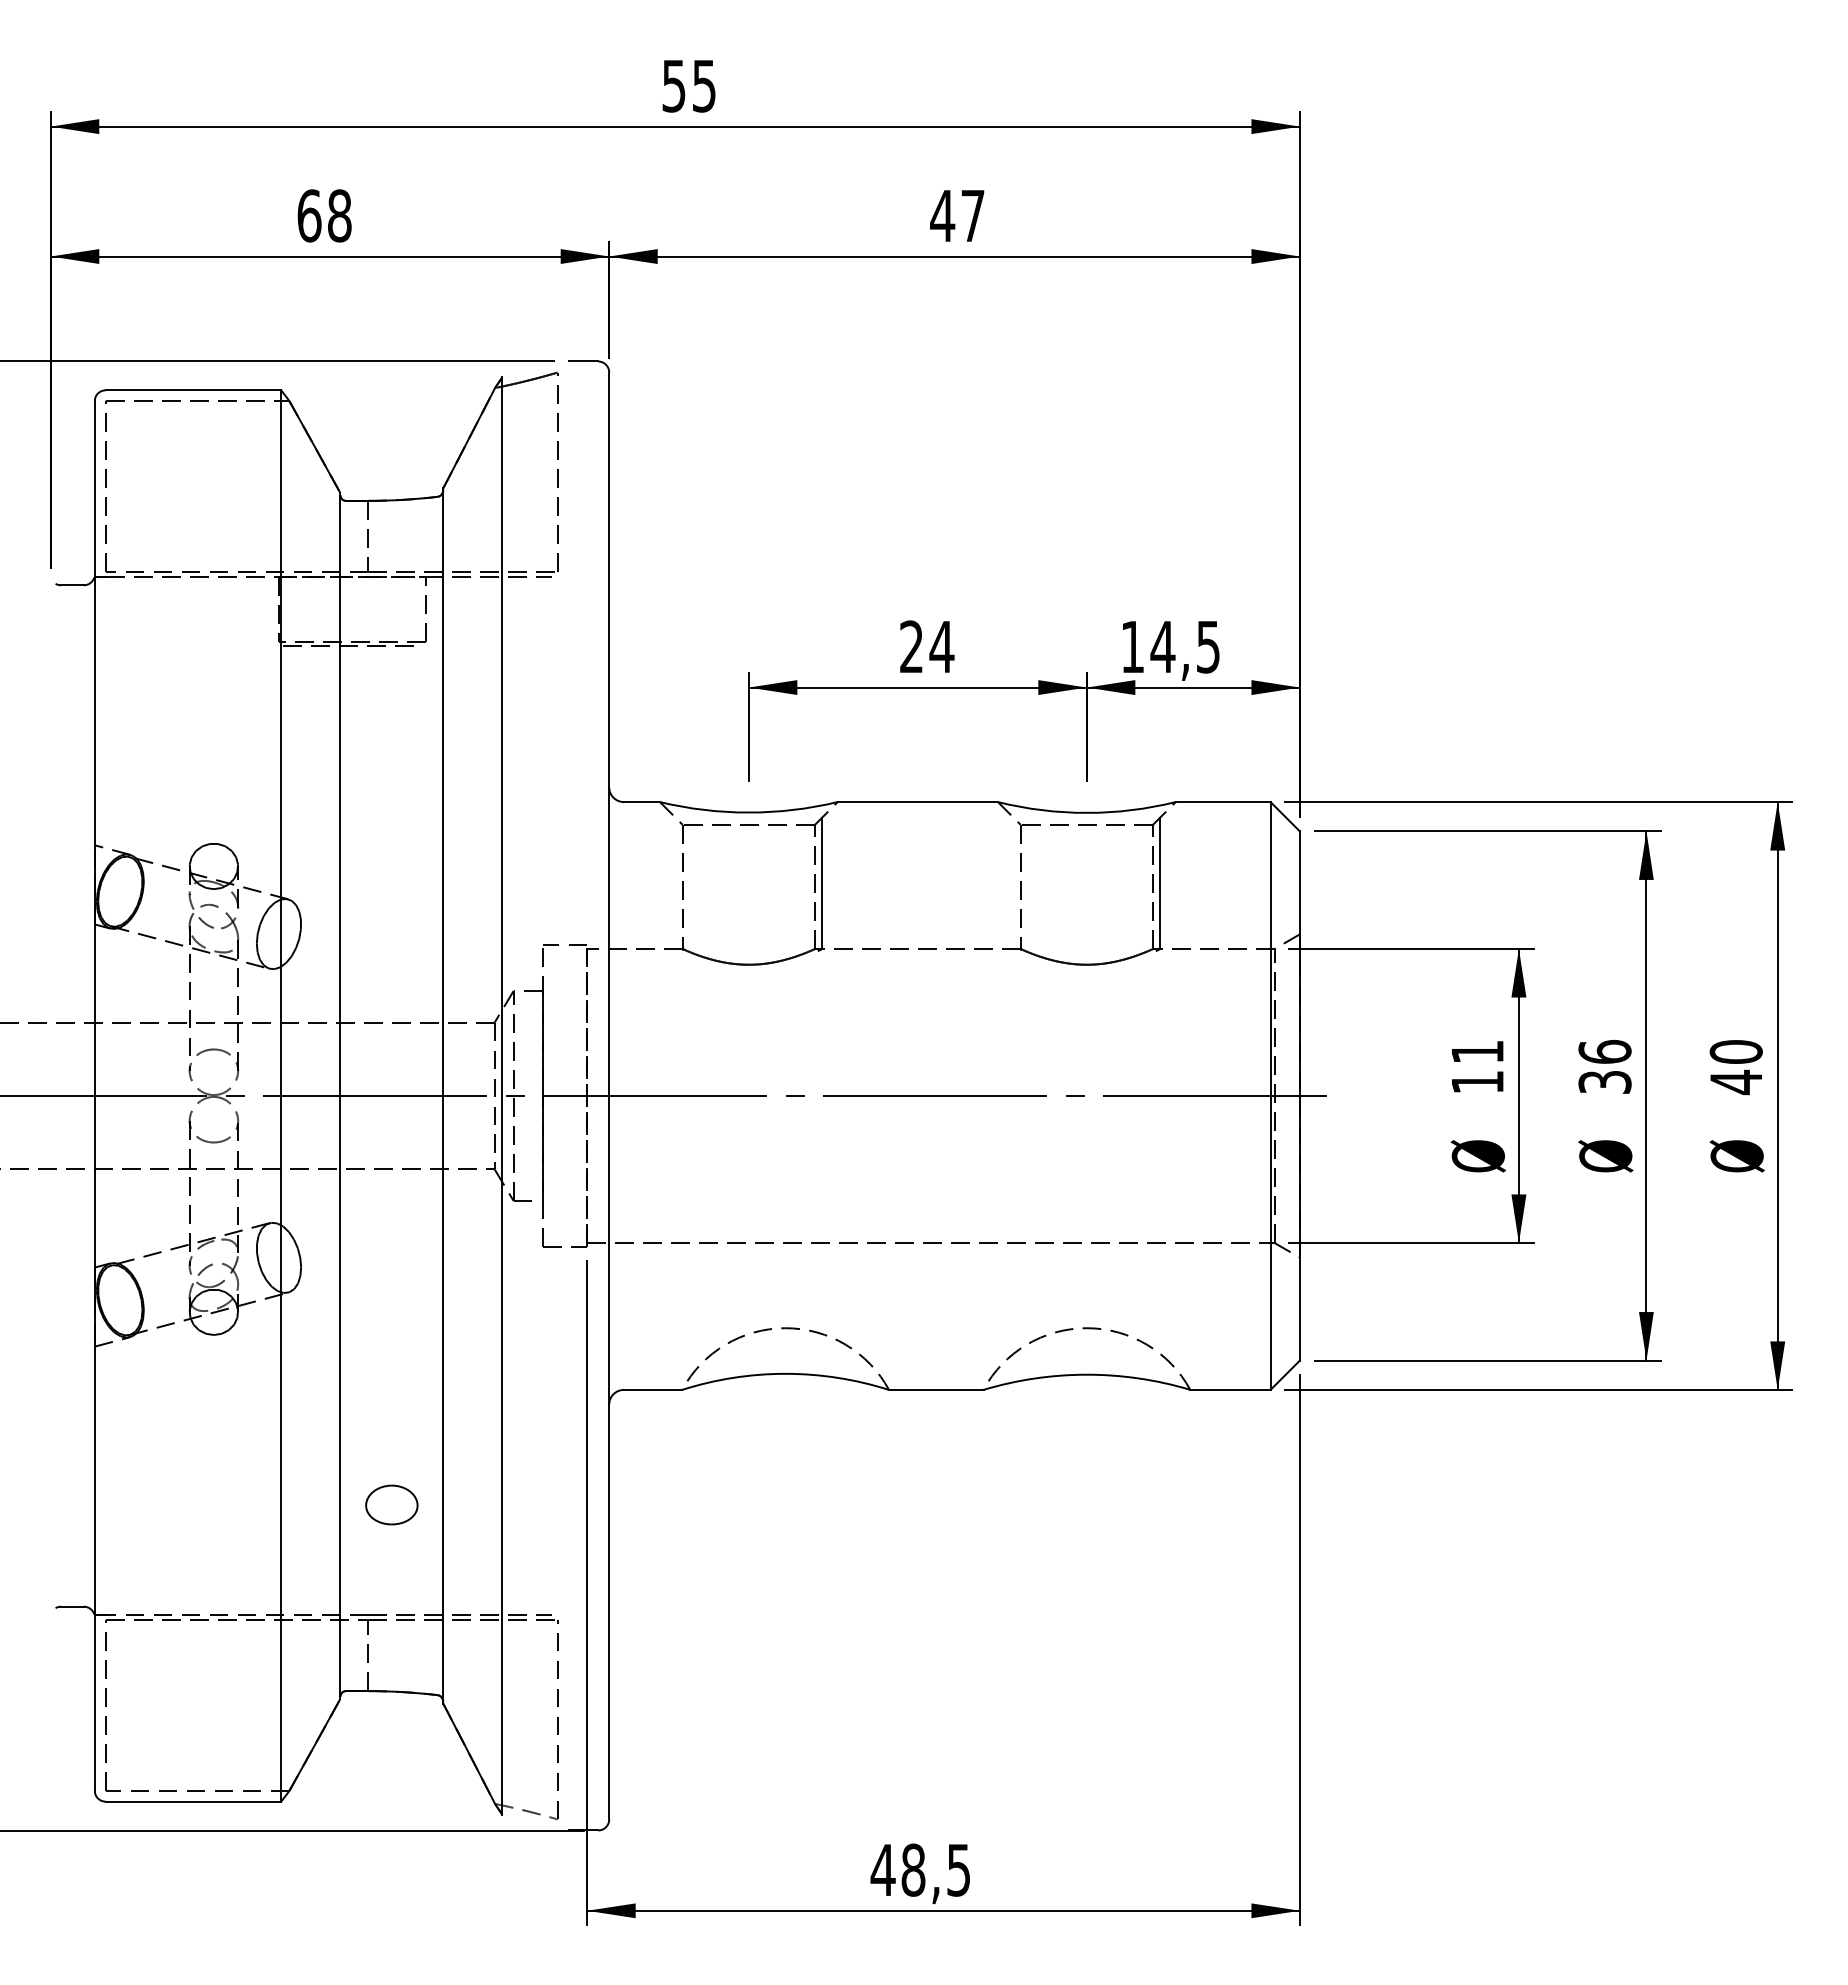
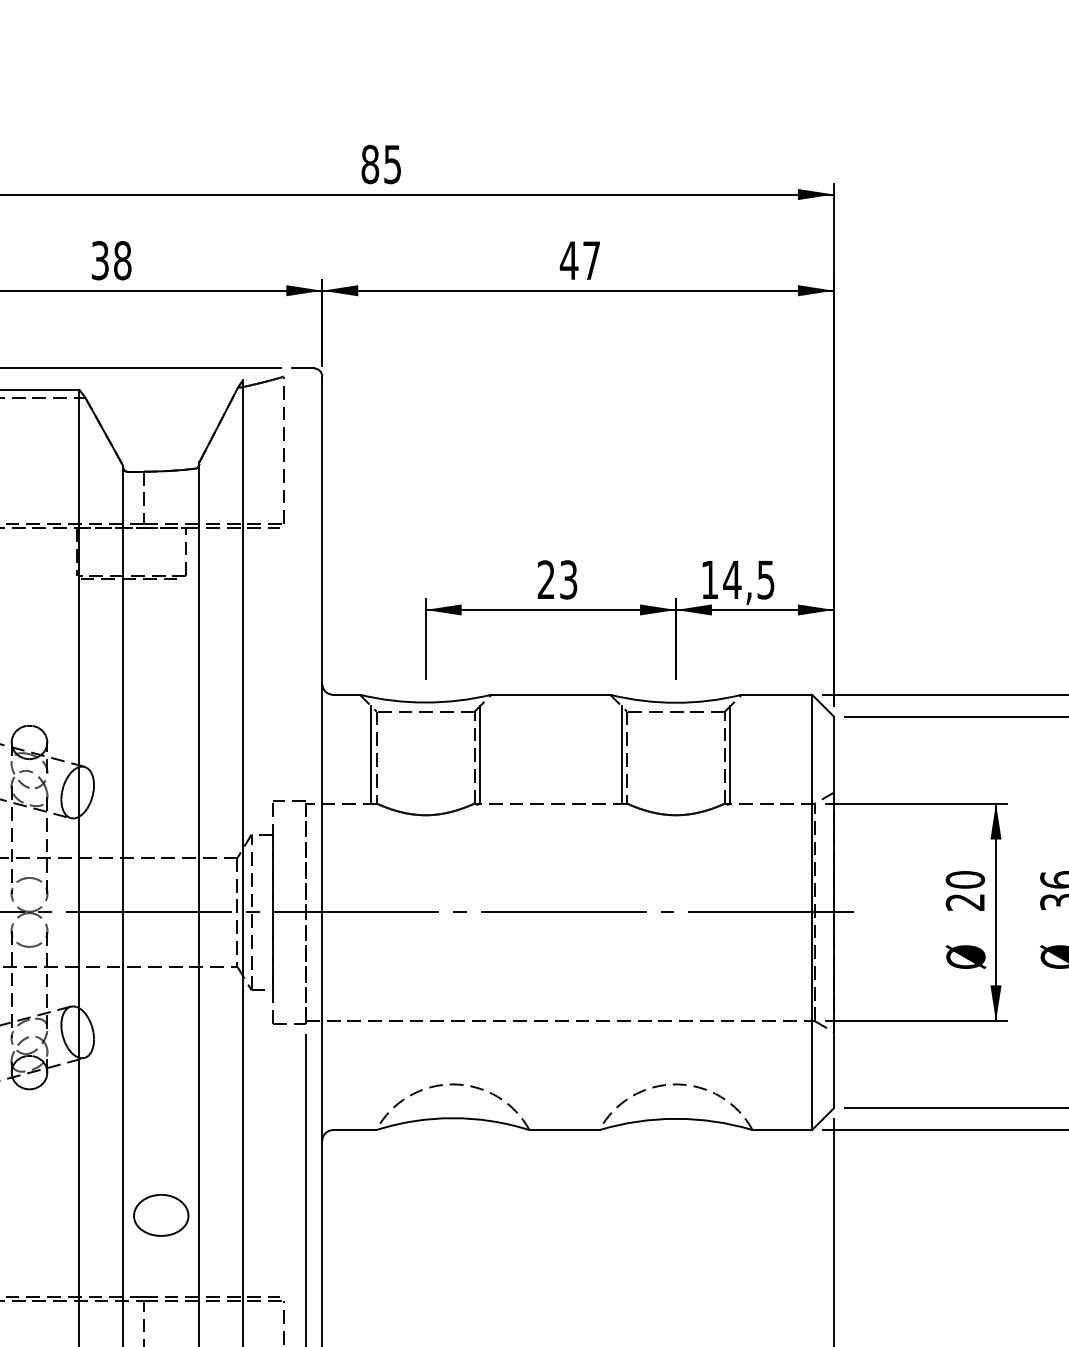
text: (673, 85) -> (369, 164), 55 -> 85
text: (309, 215) -> (100, 260), 68 -> 38
text: (941, 646) -> (568, 579), 24 -> 23
line: (675, 883) -> (371, 755), added
line: (1013, 883) -> (621, 755), added
text: (1477, 1066) -> (965, 890), 11 -> 20
part: (391, 1504) -> (161, 1214), size x1.43

